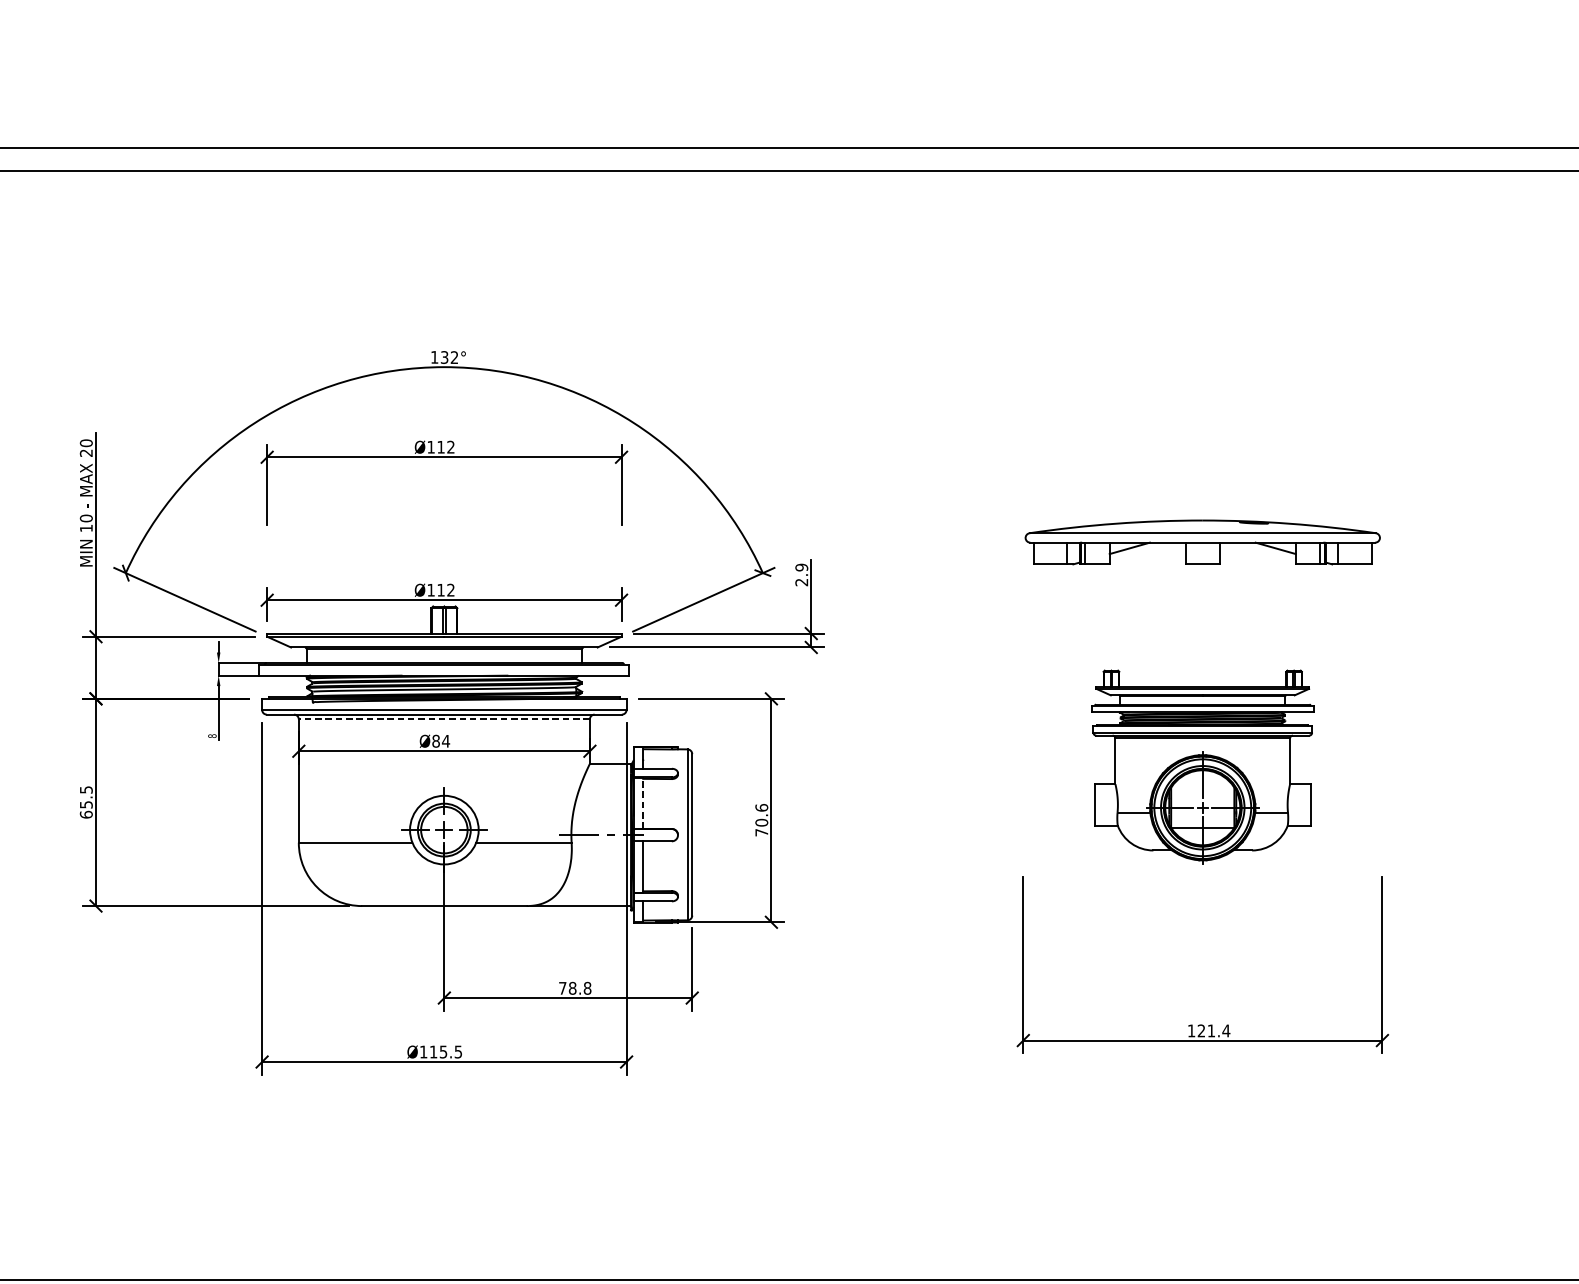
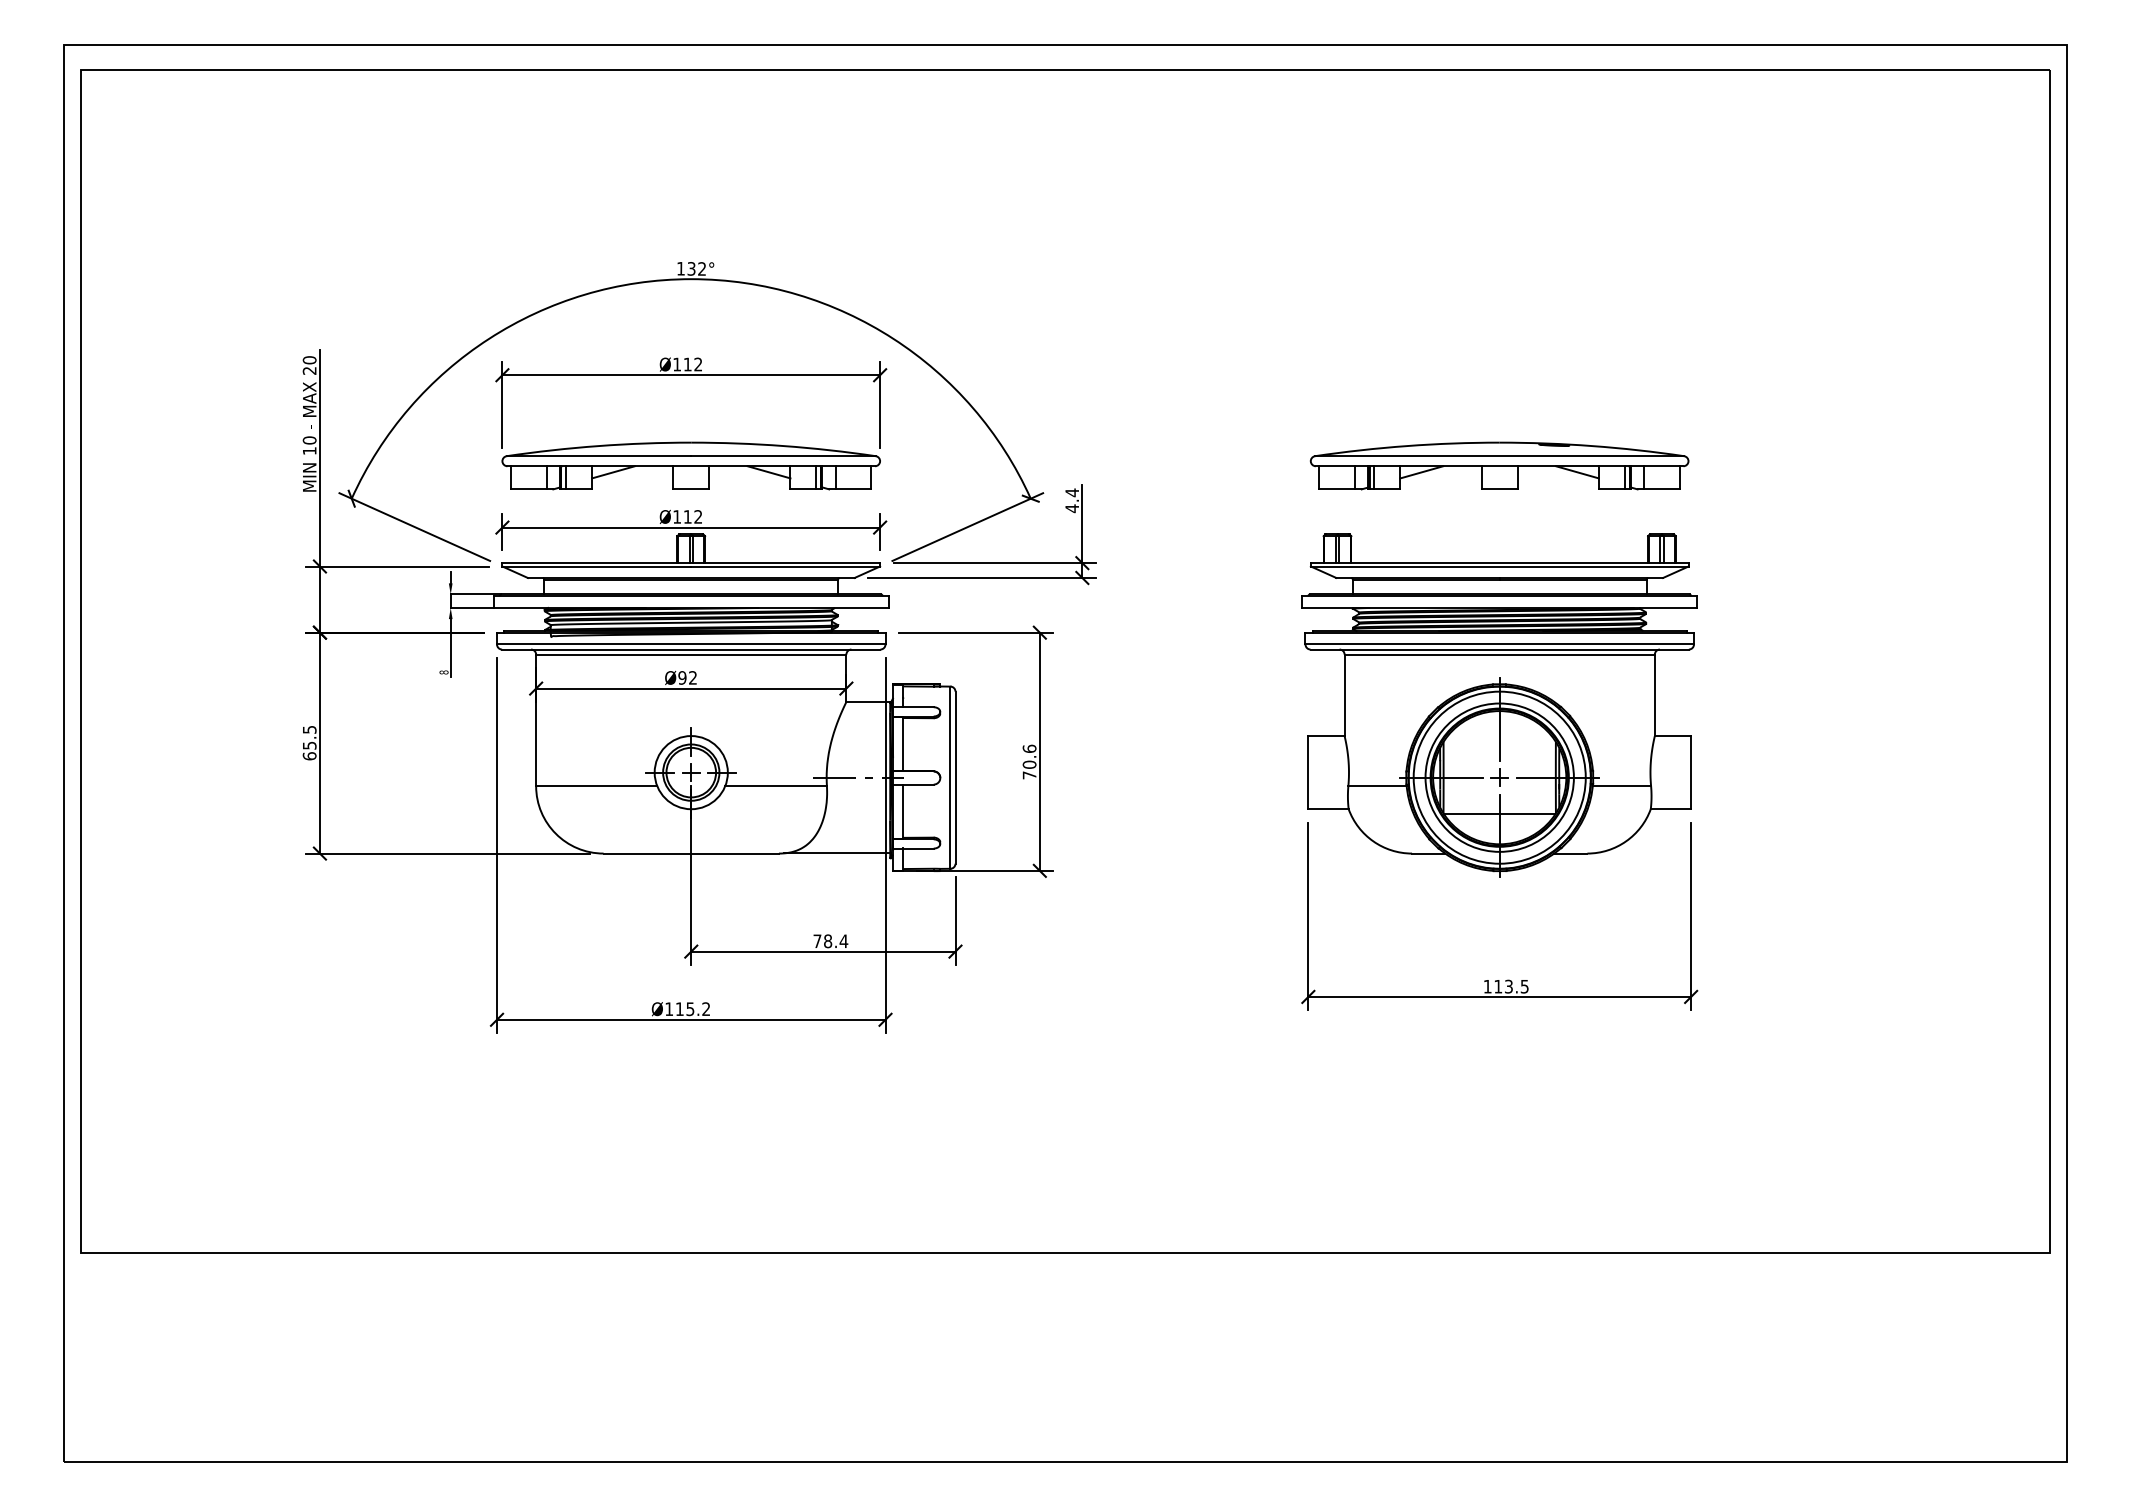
part: (443, 541) -> (690, 465), added
text: (802, 574) -> (1072, 500), 2.9 -> 4.4
line: (443, 719) -> (690, 654), dashed -> solid
text: (440, 740) -> (687, 677), Ø84 -> Ø92
part: (1202, 767) -> (1499, 705), size x1.67
line: (643, 802) -> (903, 743), dashed -> solid
text: (587, 988) -> (843, 941), 78.8 -> 78.4
text: (1213, 1030) -> (1511, 986), 121.4 -> 113.5
text: (458, 1052) -> (706, 1009), Ø115.5 -> Ø115.2

